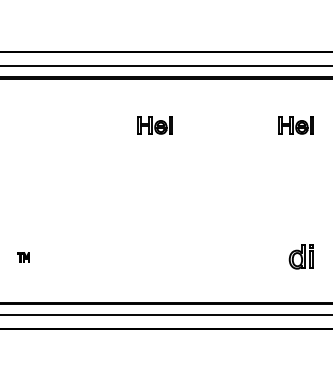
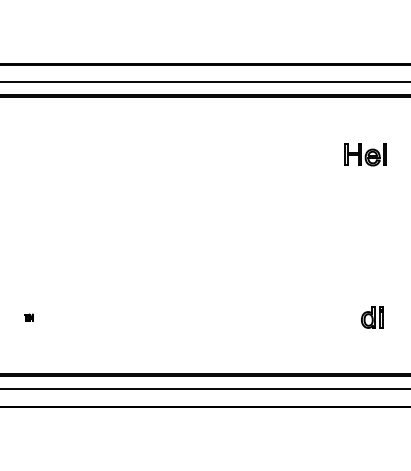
part: (154, 125) -> (190, 155), removed
part: (23, 256) -> (28, 317), size x0.62
part: (301, 256) -> (372, 317), size x0.71

